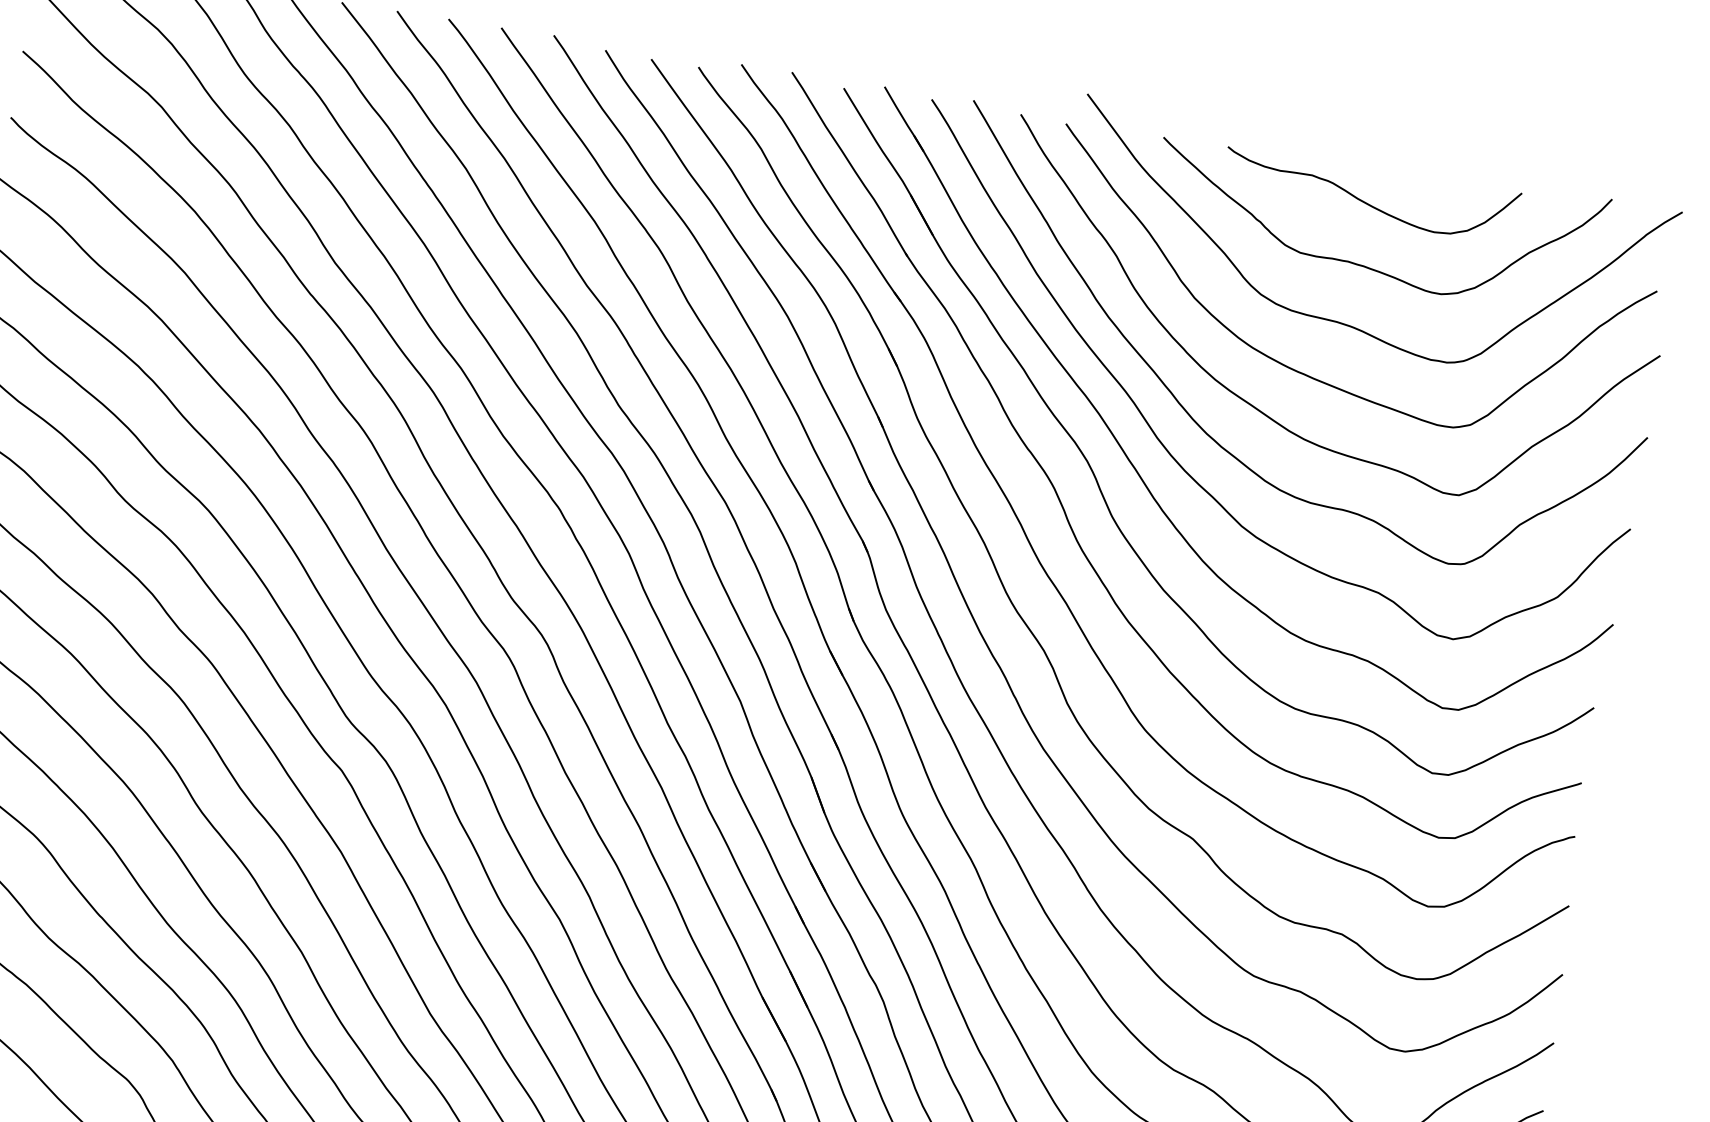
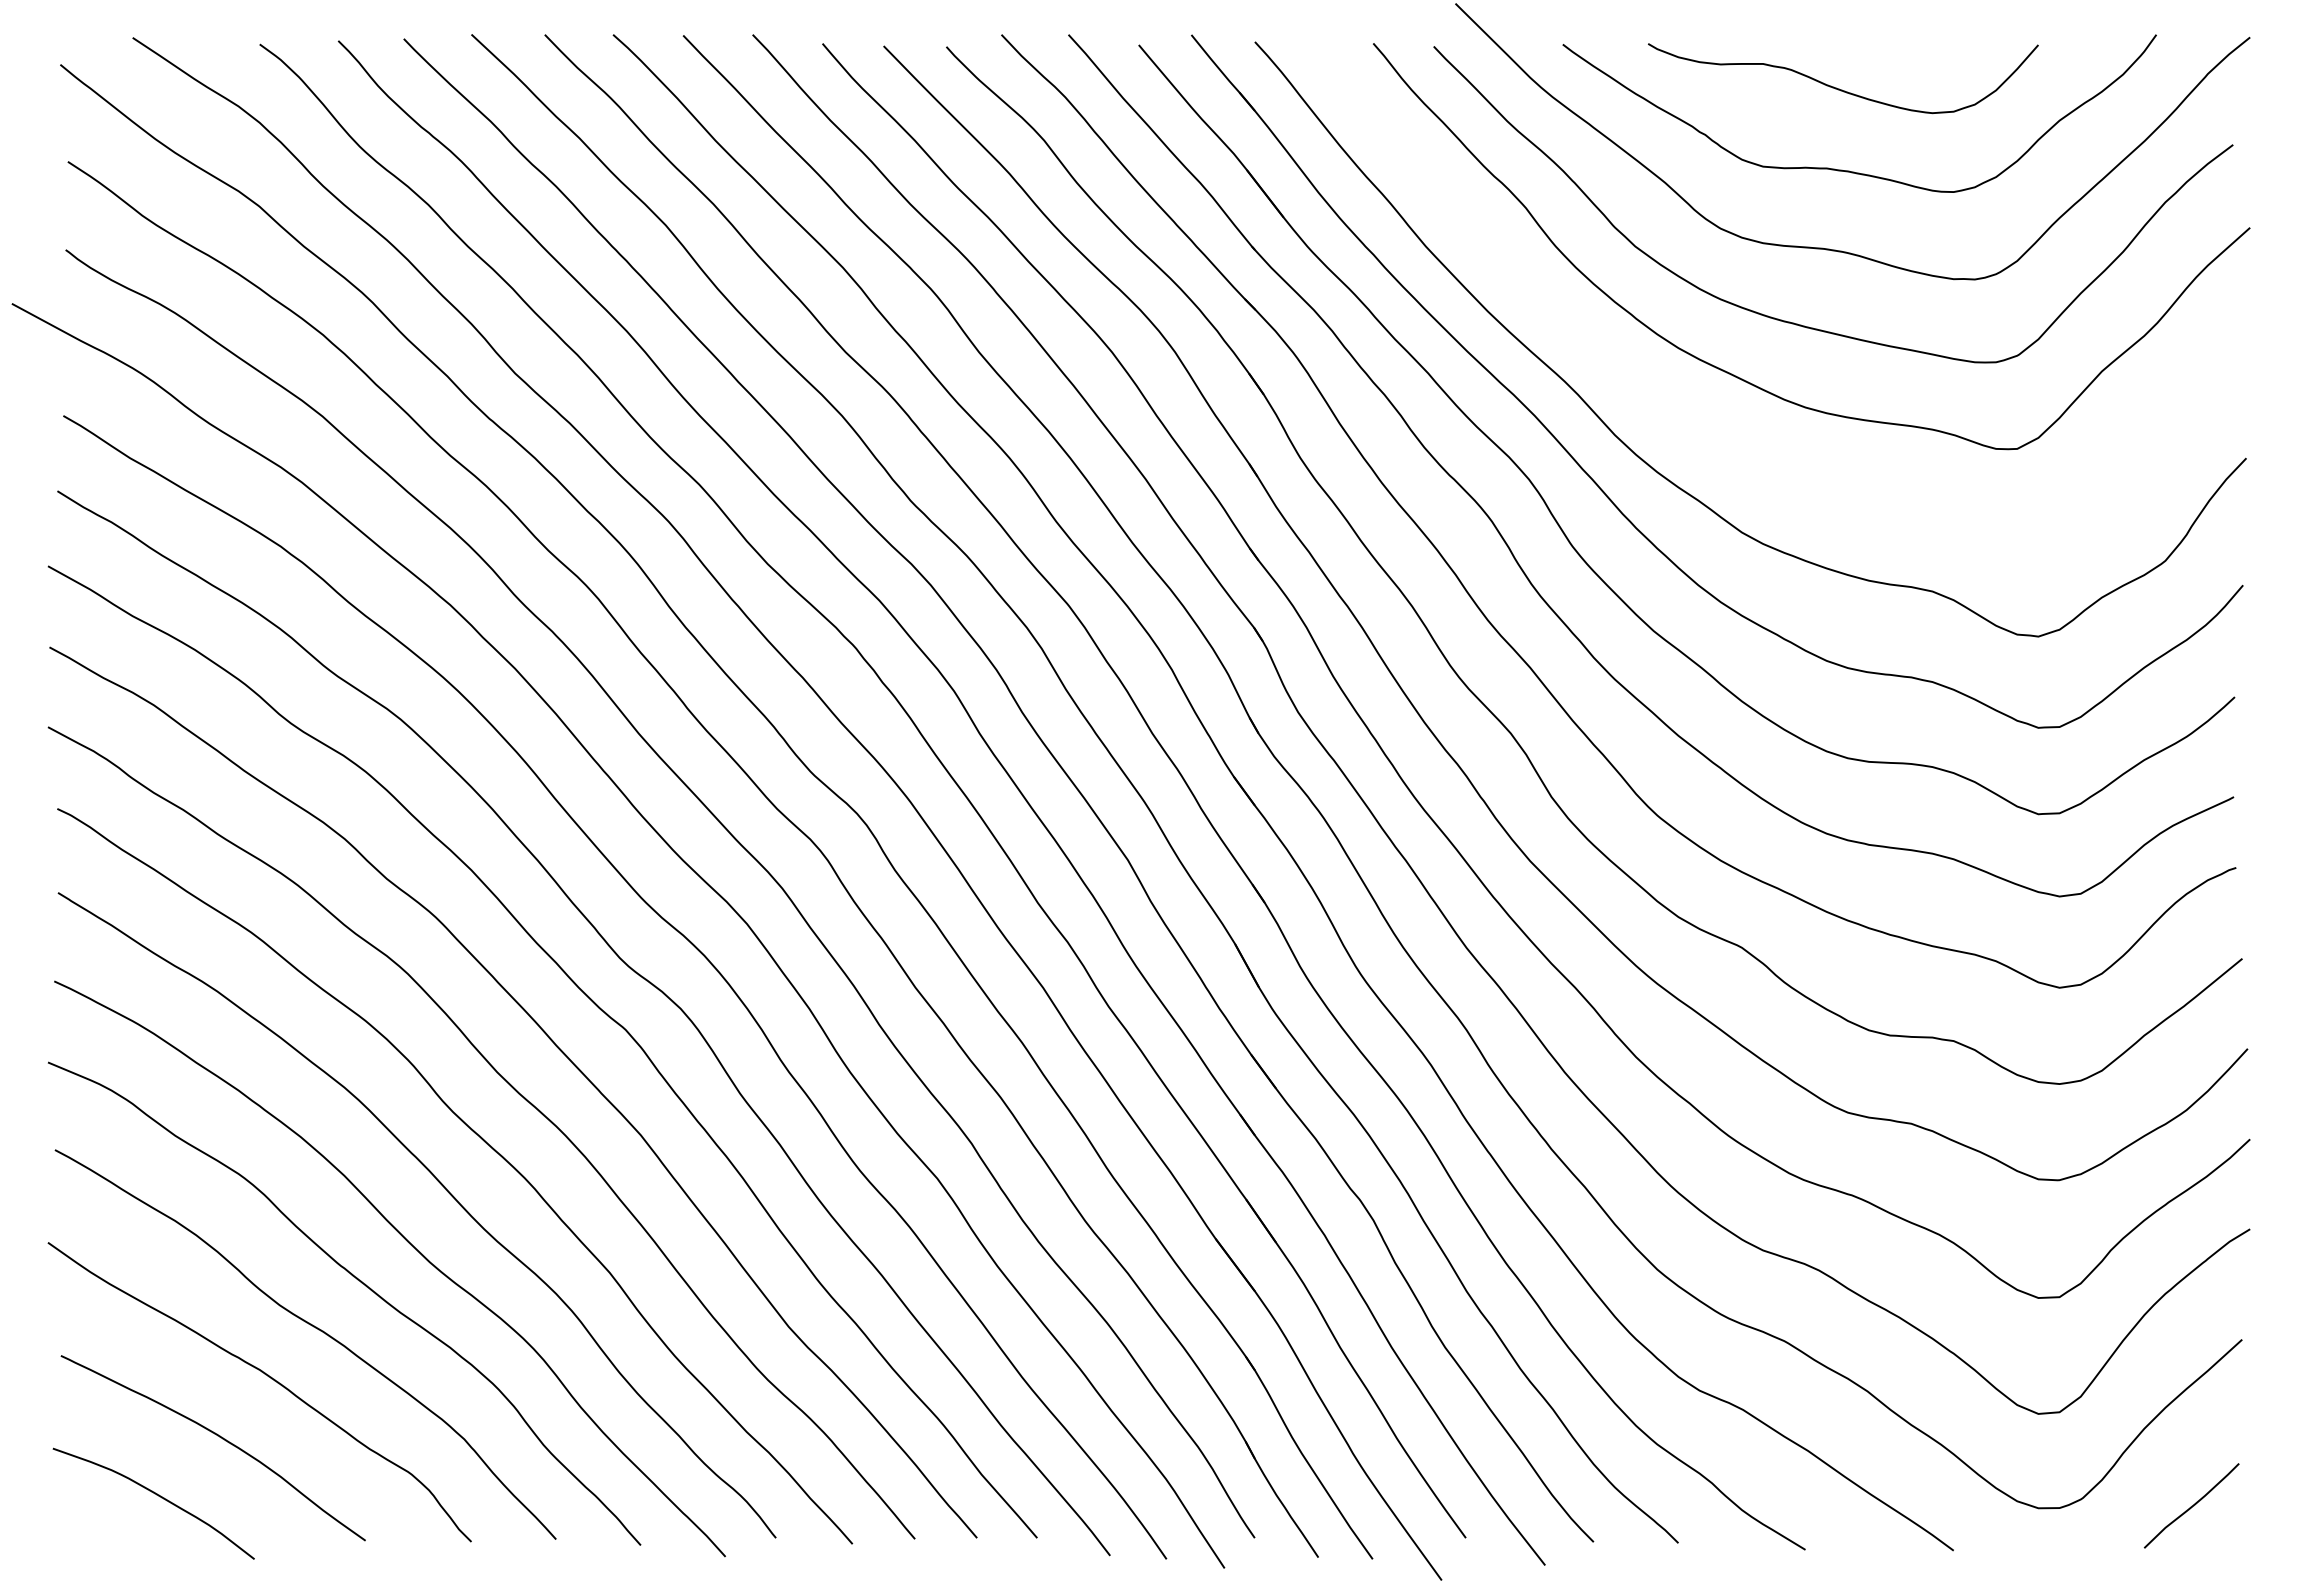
curve: (1214, 439) -> (1689, 425), removed

